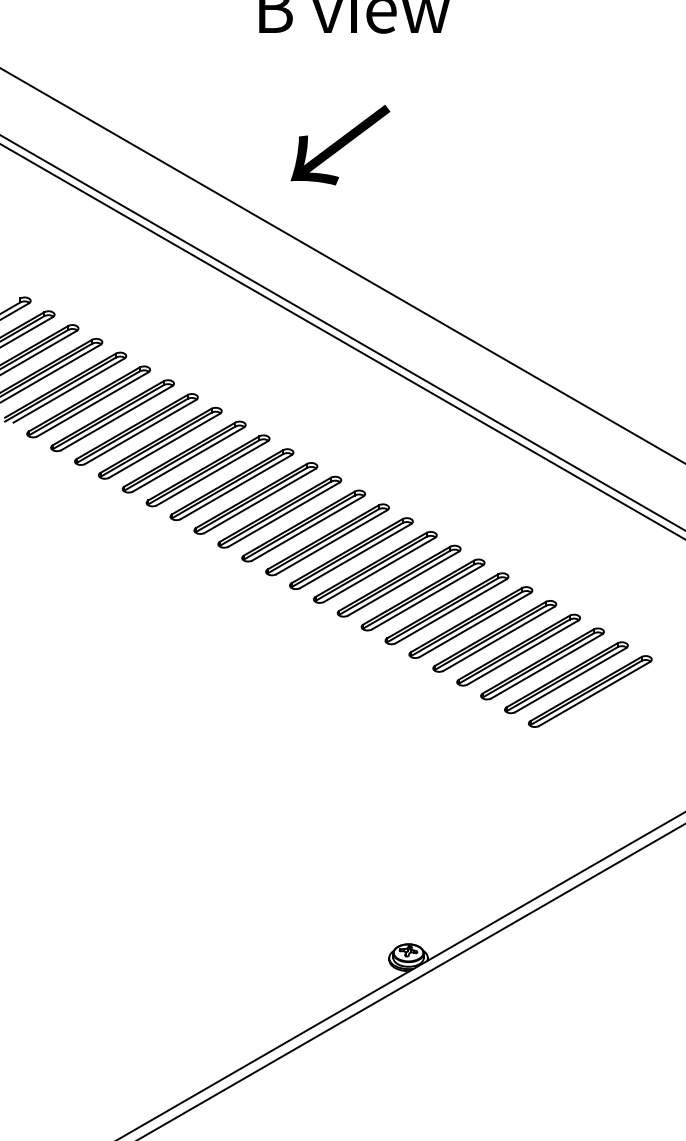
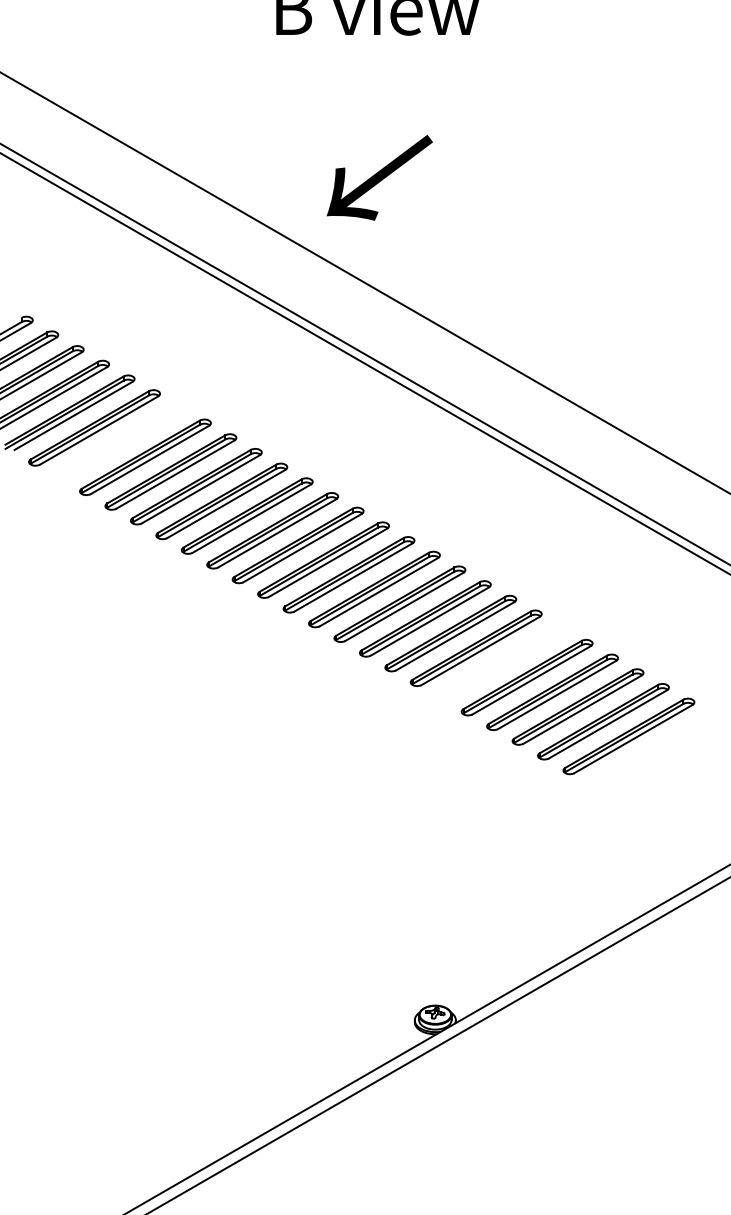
text: (340, 145) -> (379, 178), moved
part: (112, 415) -> (119, 442), removed
part: (470, 622) -> (501, 662), removed

